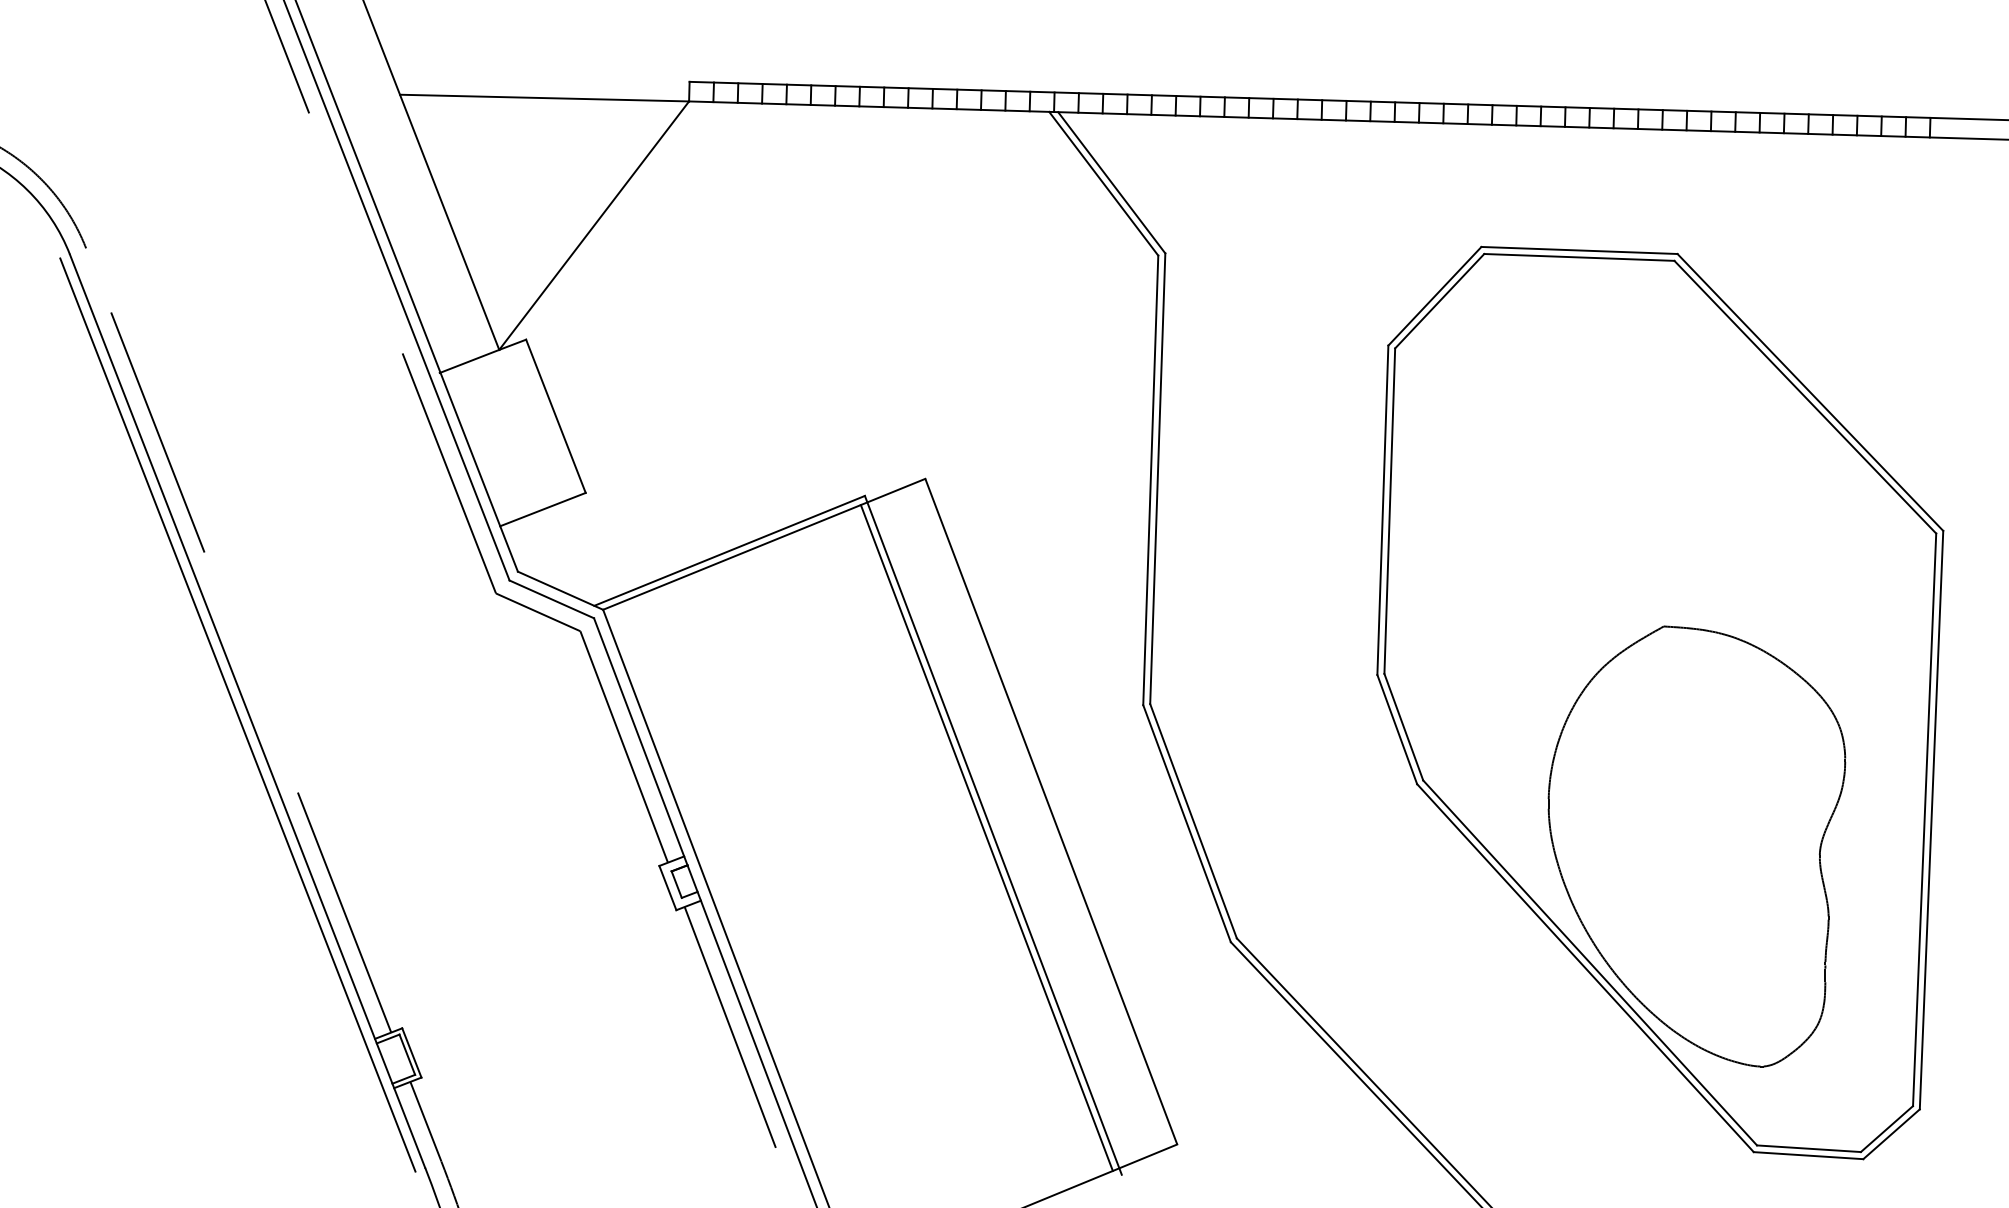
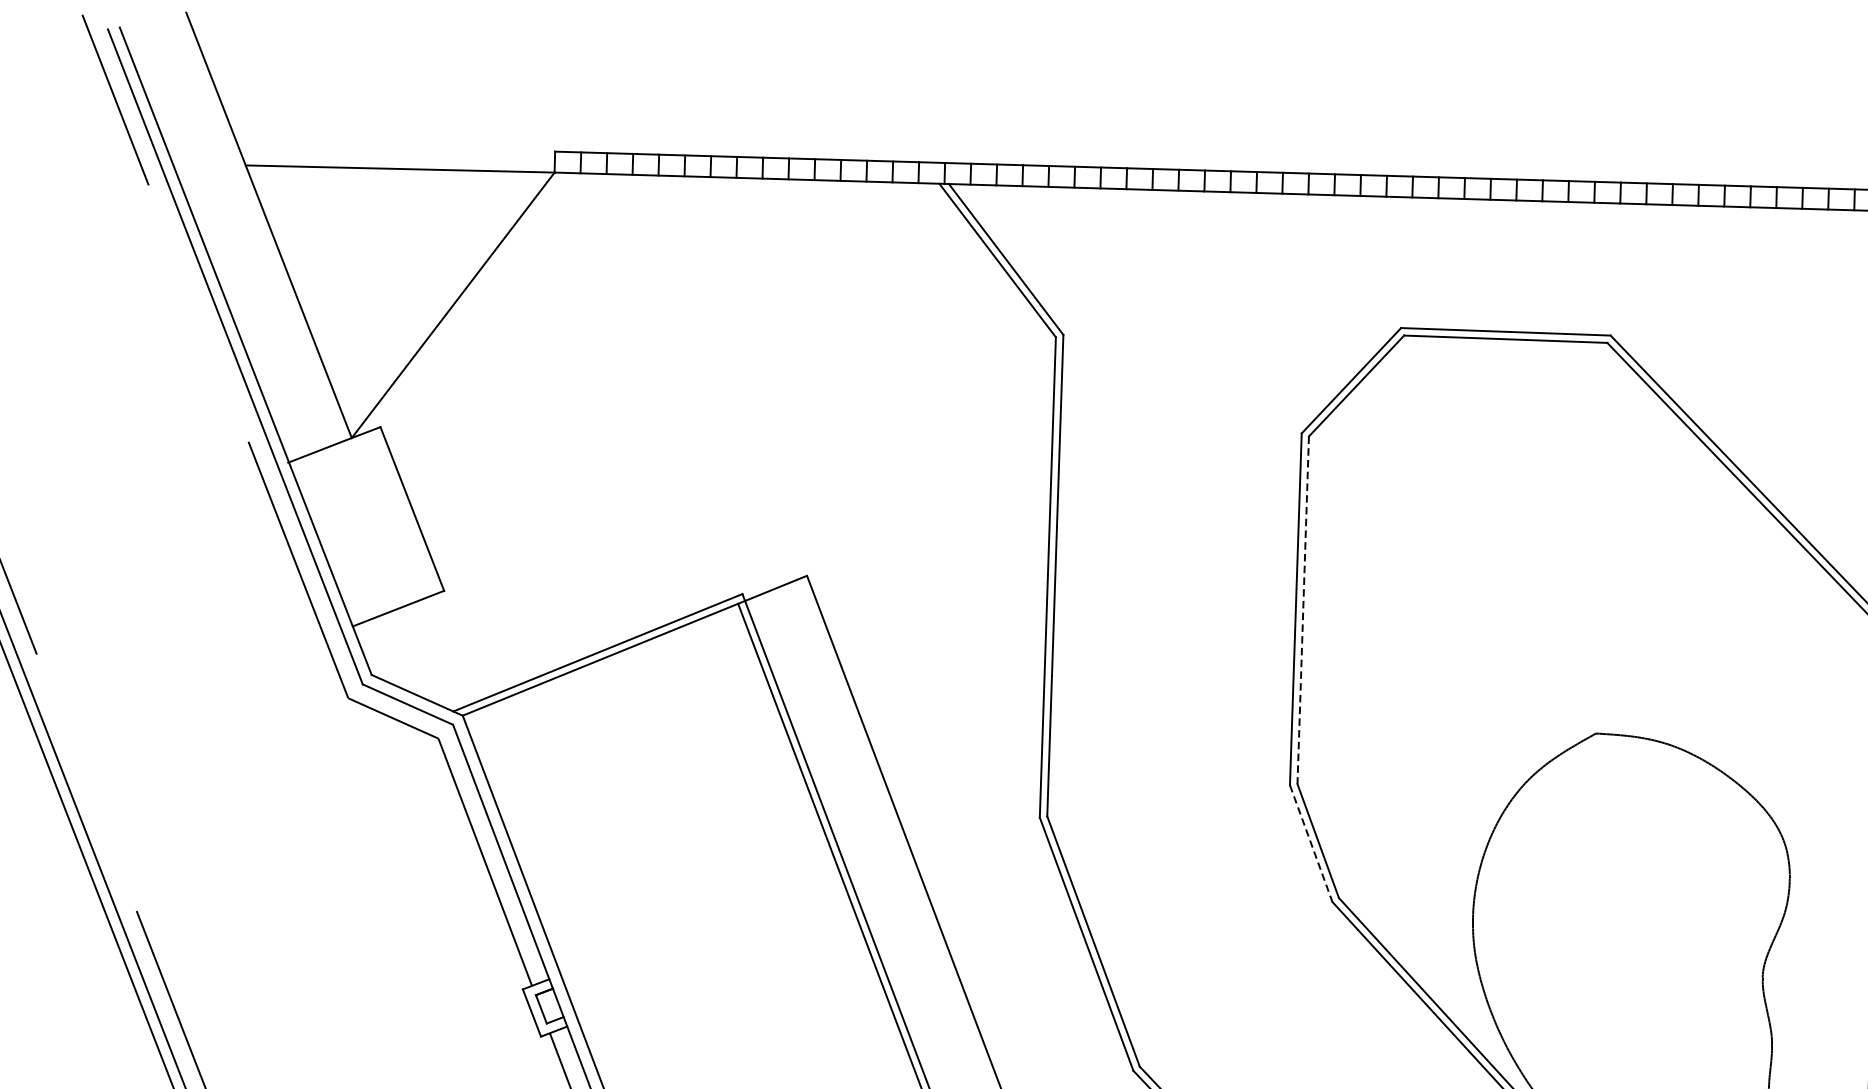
line: (1389, 511) -> (1302, 610), solid -> dashed
line: (1397, 730) -> (1311, 844), solid -> dashed

